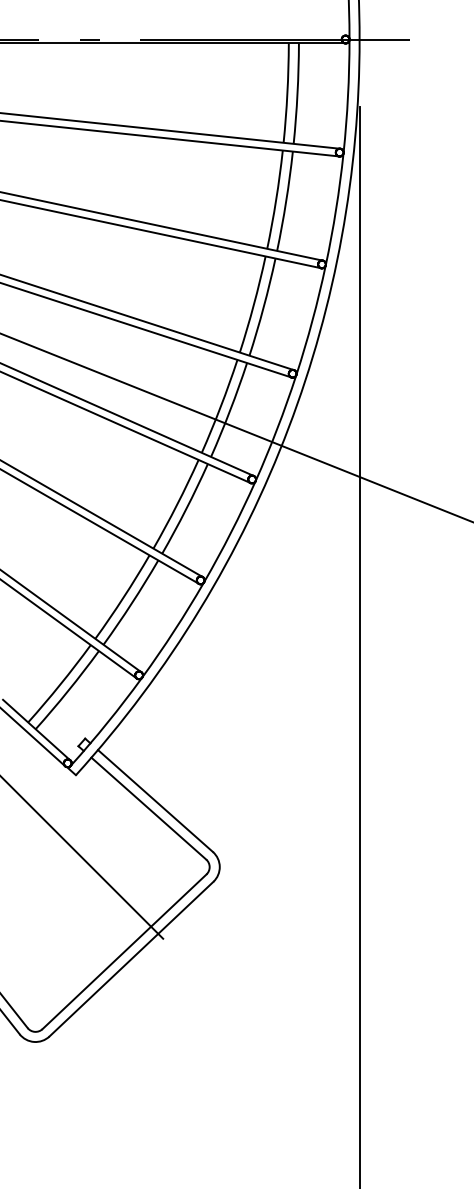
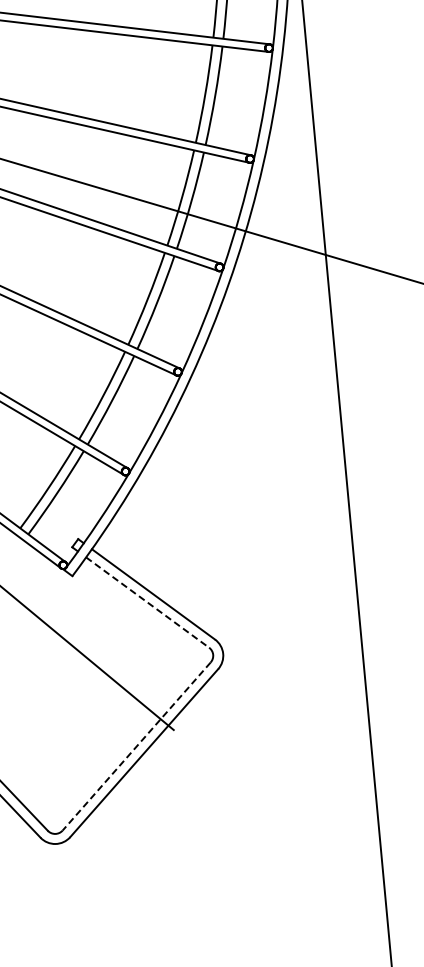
line: (148, 808) -> (147, 602), solid -> dashed
line: (124, 951) -> (136, 746), solid -> dashed

